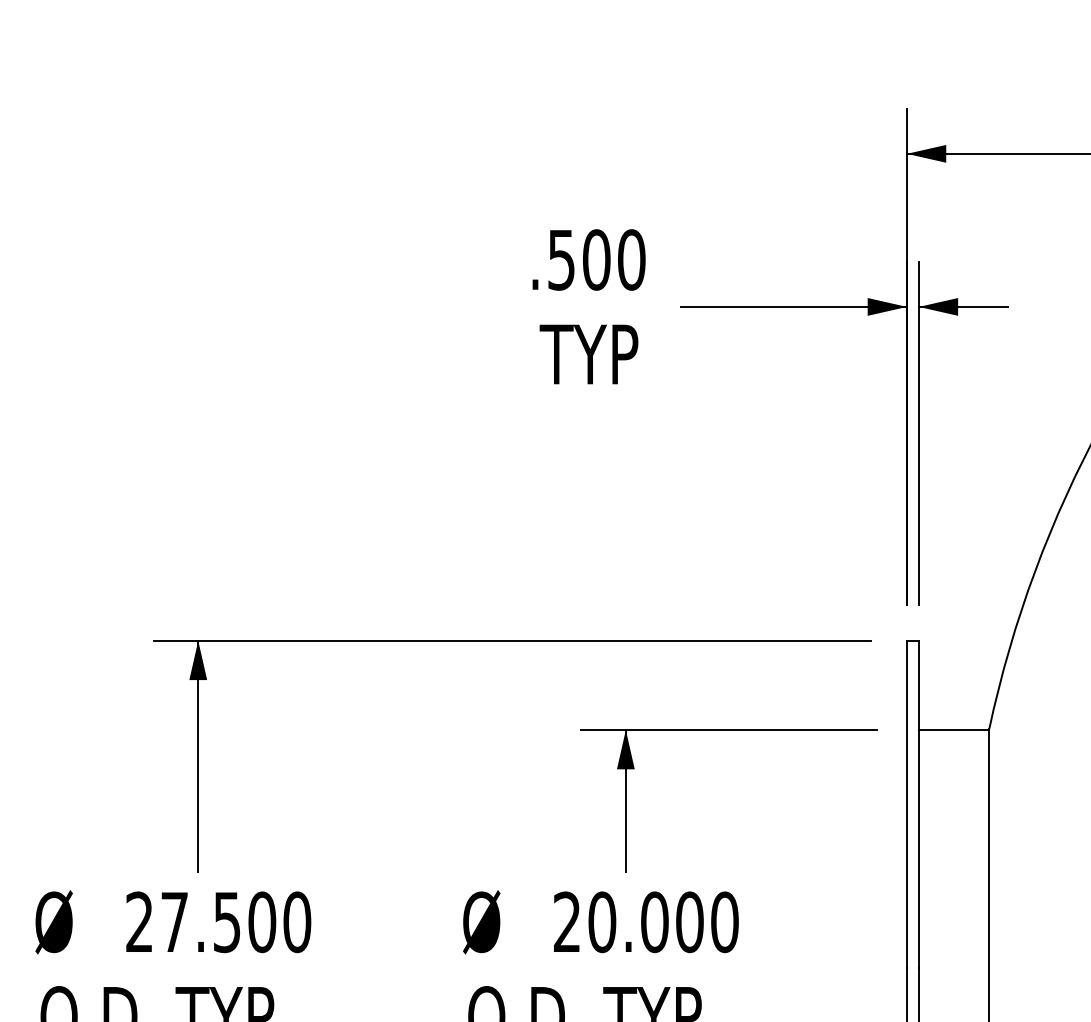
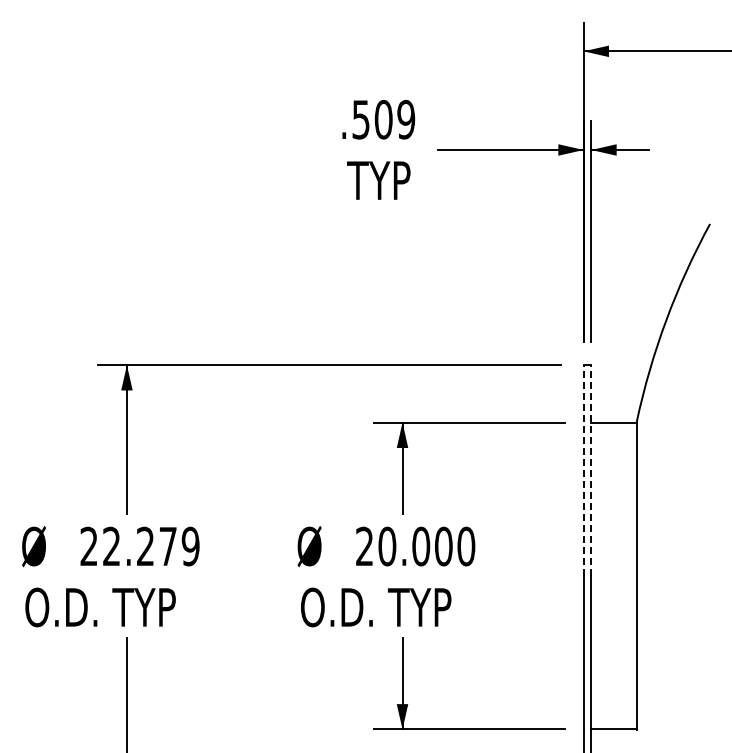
text: (632, 259) -> (406, 119), .500 -> .509
line: (906, 804) -> (583, 470), solid -> dashed
line: (919, 804) -> (591, 470), solid -> dashed
text: (236, 922) -> (151, 546), 27.500 -> 22.279

